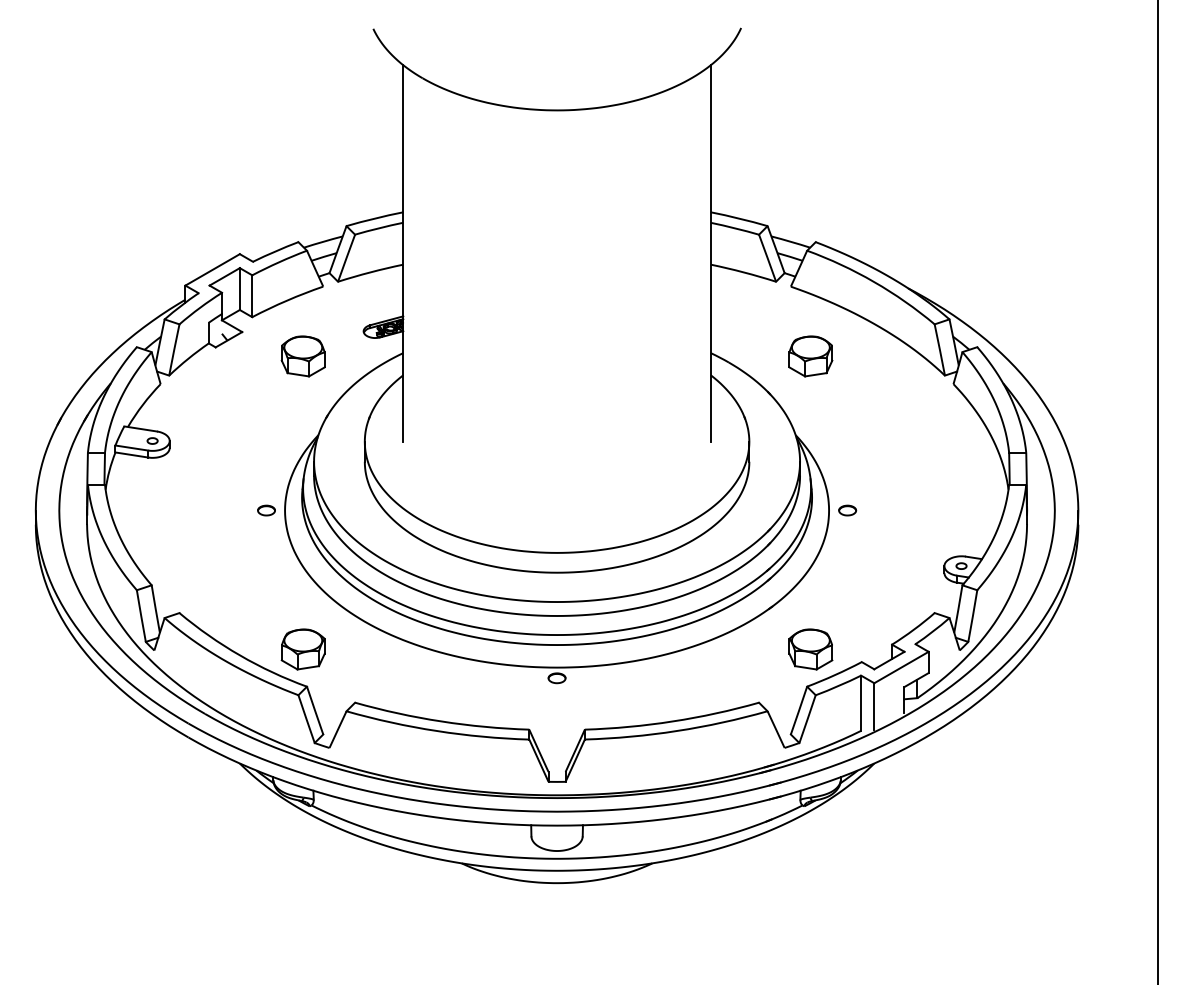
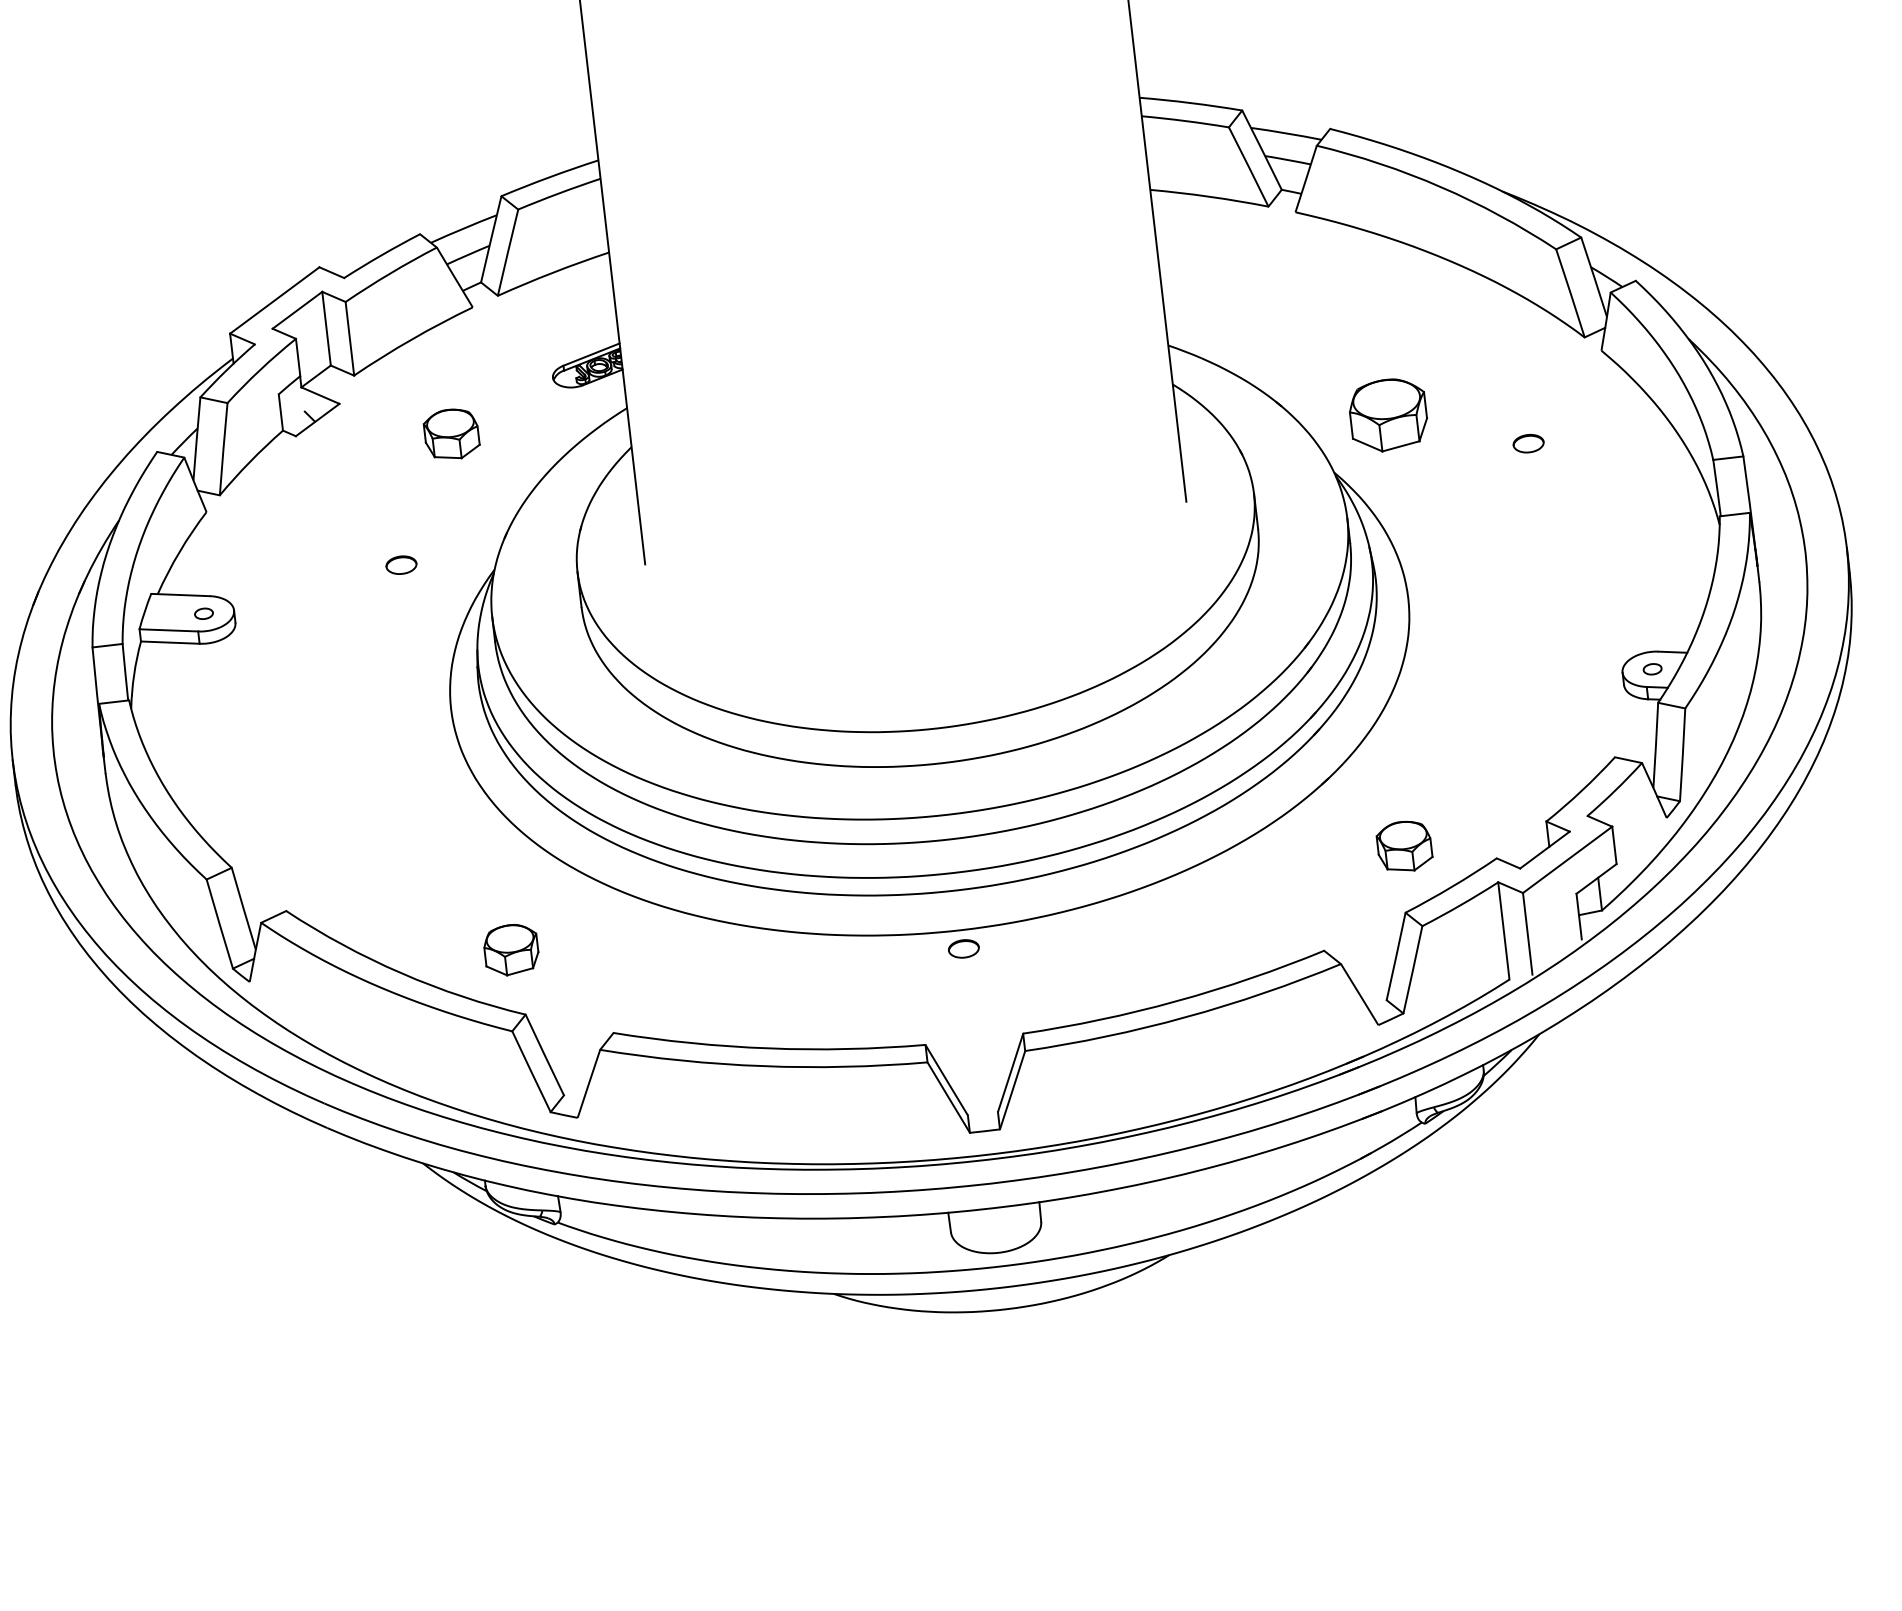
part: (302, 356) -> (450, 434), size x0.7
part: (810, 356) -> (1387, 415), moved
part: (266, 510) -> (401, 565), moved
part: (847, 510) -> (1528, 443), moved
part: (302, 649) -> (510, 950), size x0.7
part: (810, 649) -> (1403, 846), size x0.7

